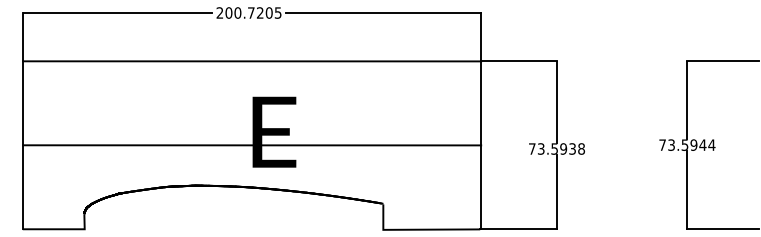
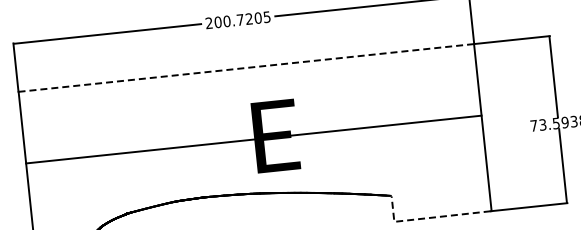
line: (252, 61) -> (246, 68), solid -> dashed
line: (252, 145) -> (254, 139), moved
line: (418, 229) -> (429, 217), solid -> dashed

